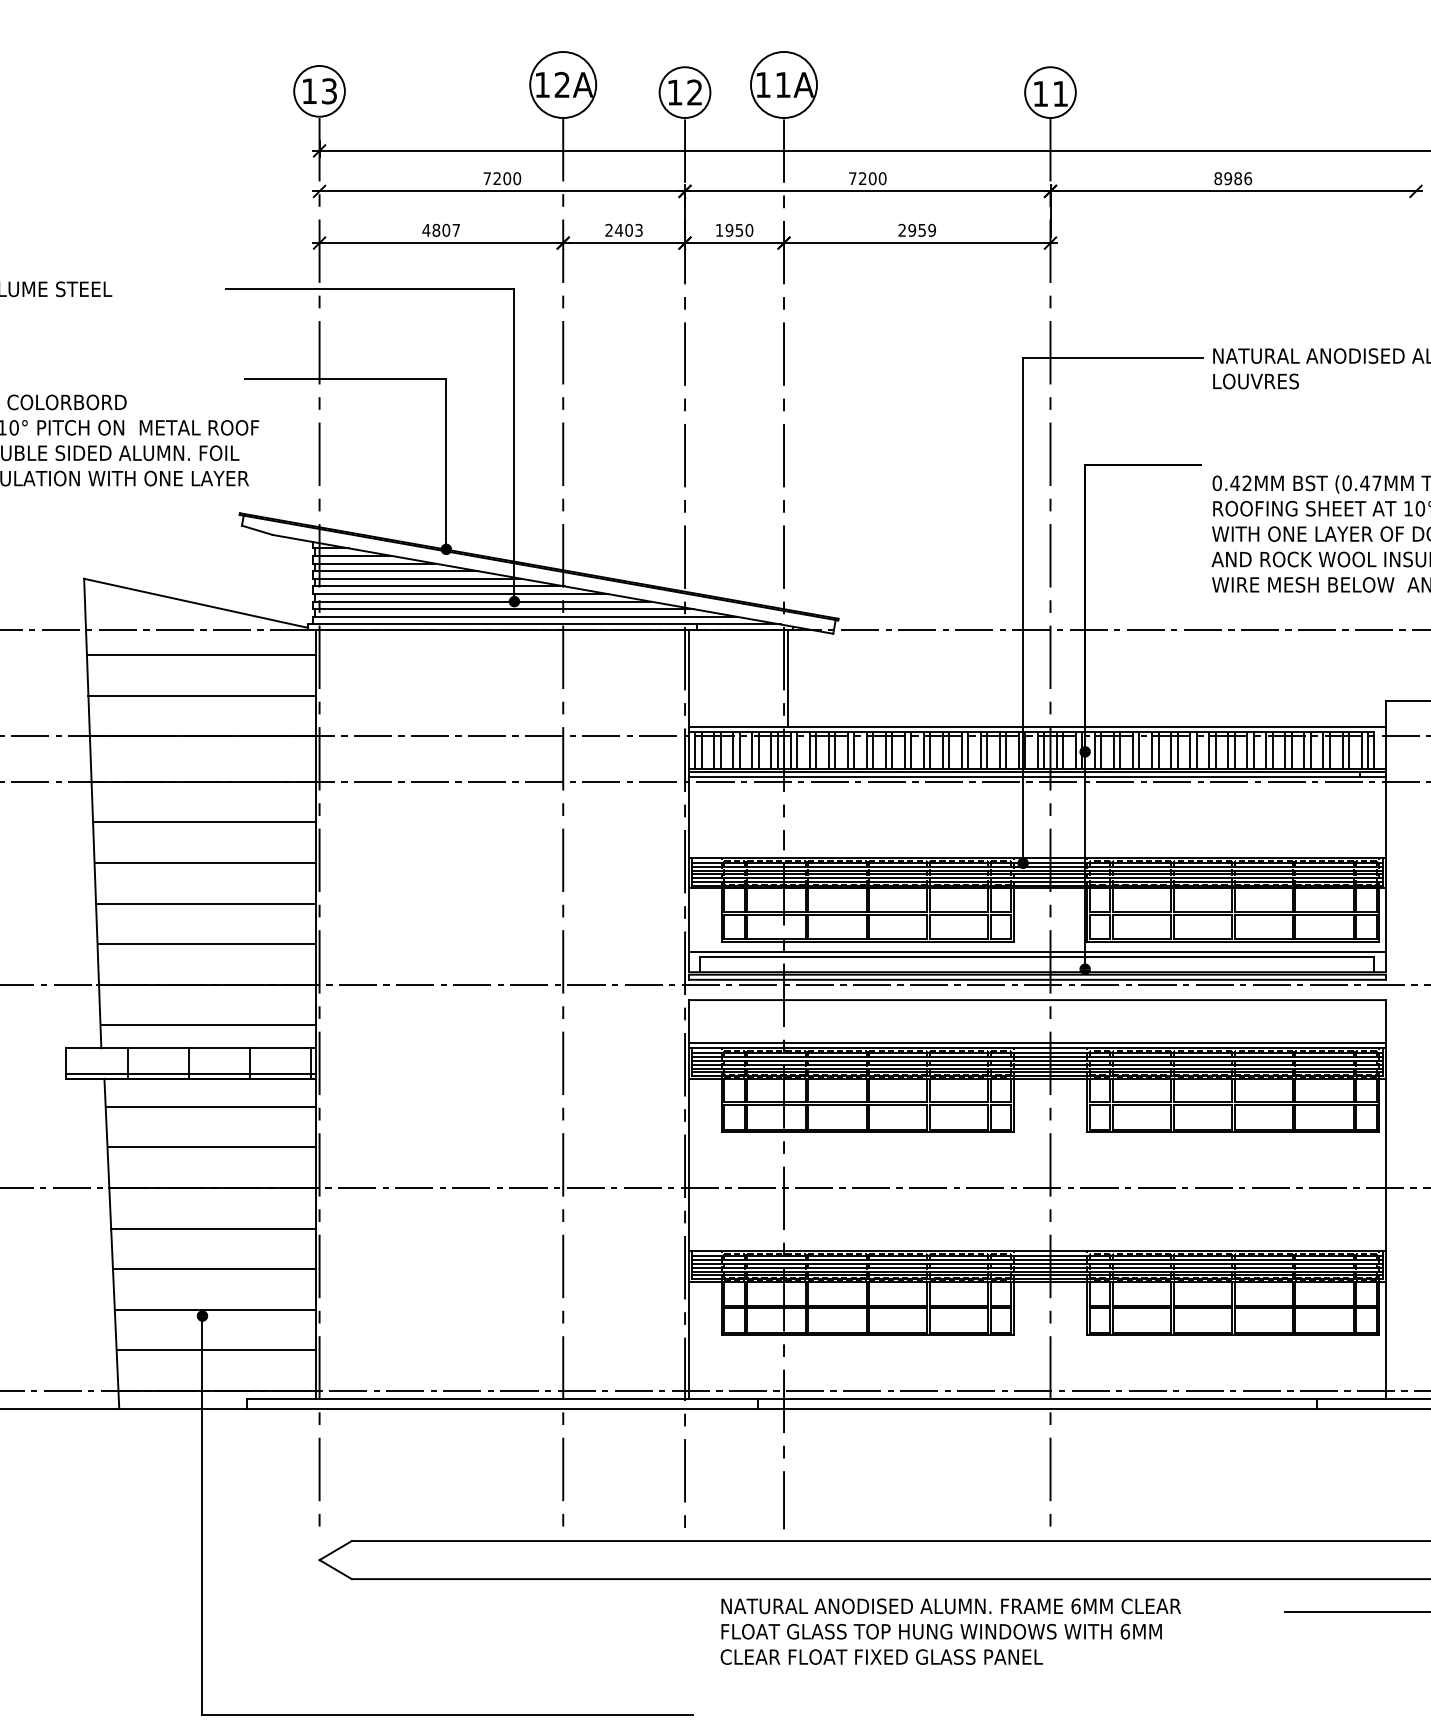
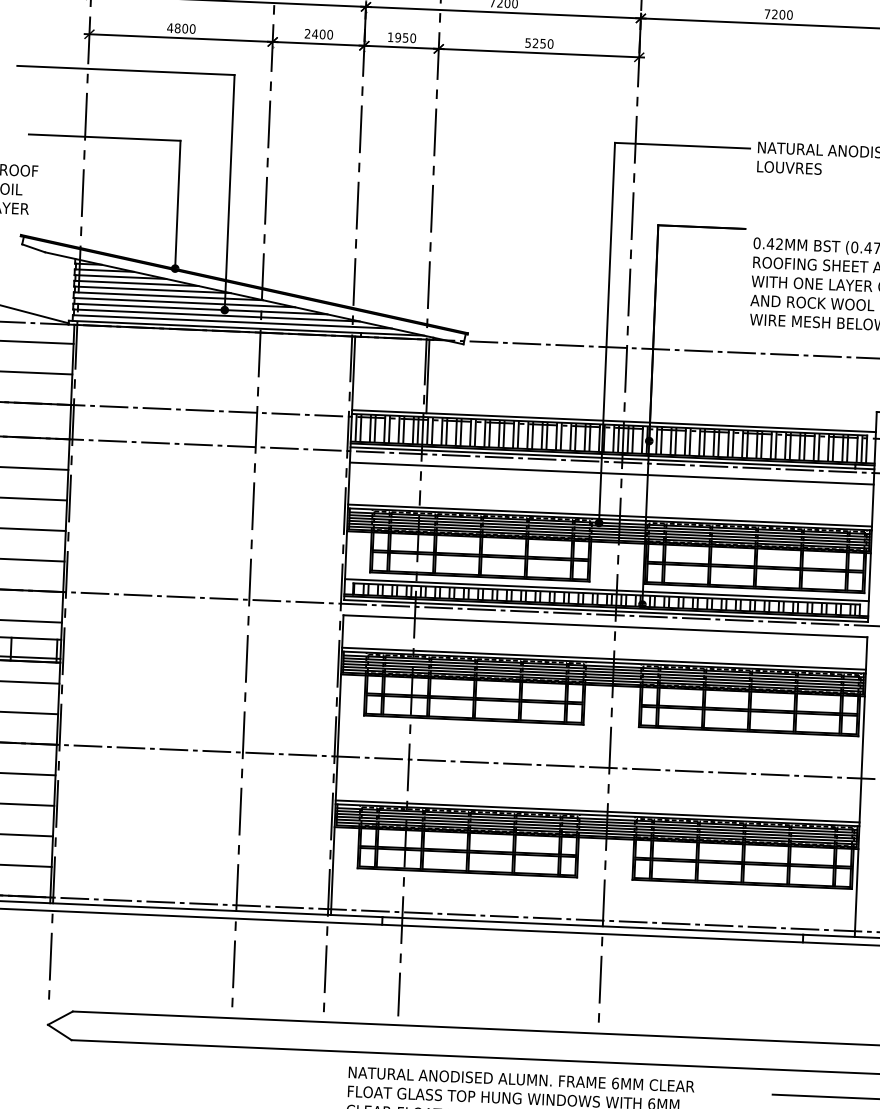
text: (1233, 178) -> (778, 14), 8986 -> 7200
text: (456, 229) -> (192, 28), 4807 -> 4800
text: (916, 229) -> (538, 42), 2959 -> 5250
text: (638, 230) -> (329, 34), 2403 -> 2400
line: (1037, 797) -> (611, 473), added
line: (1037, 852) -> (610, 515), added
hatch: (1034, 964) -> (604, 599), added
line: (1037, 1246) -> (597, 811), added

